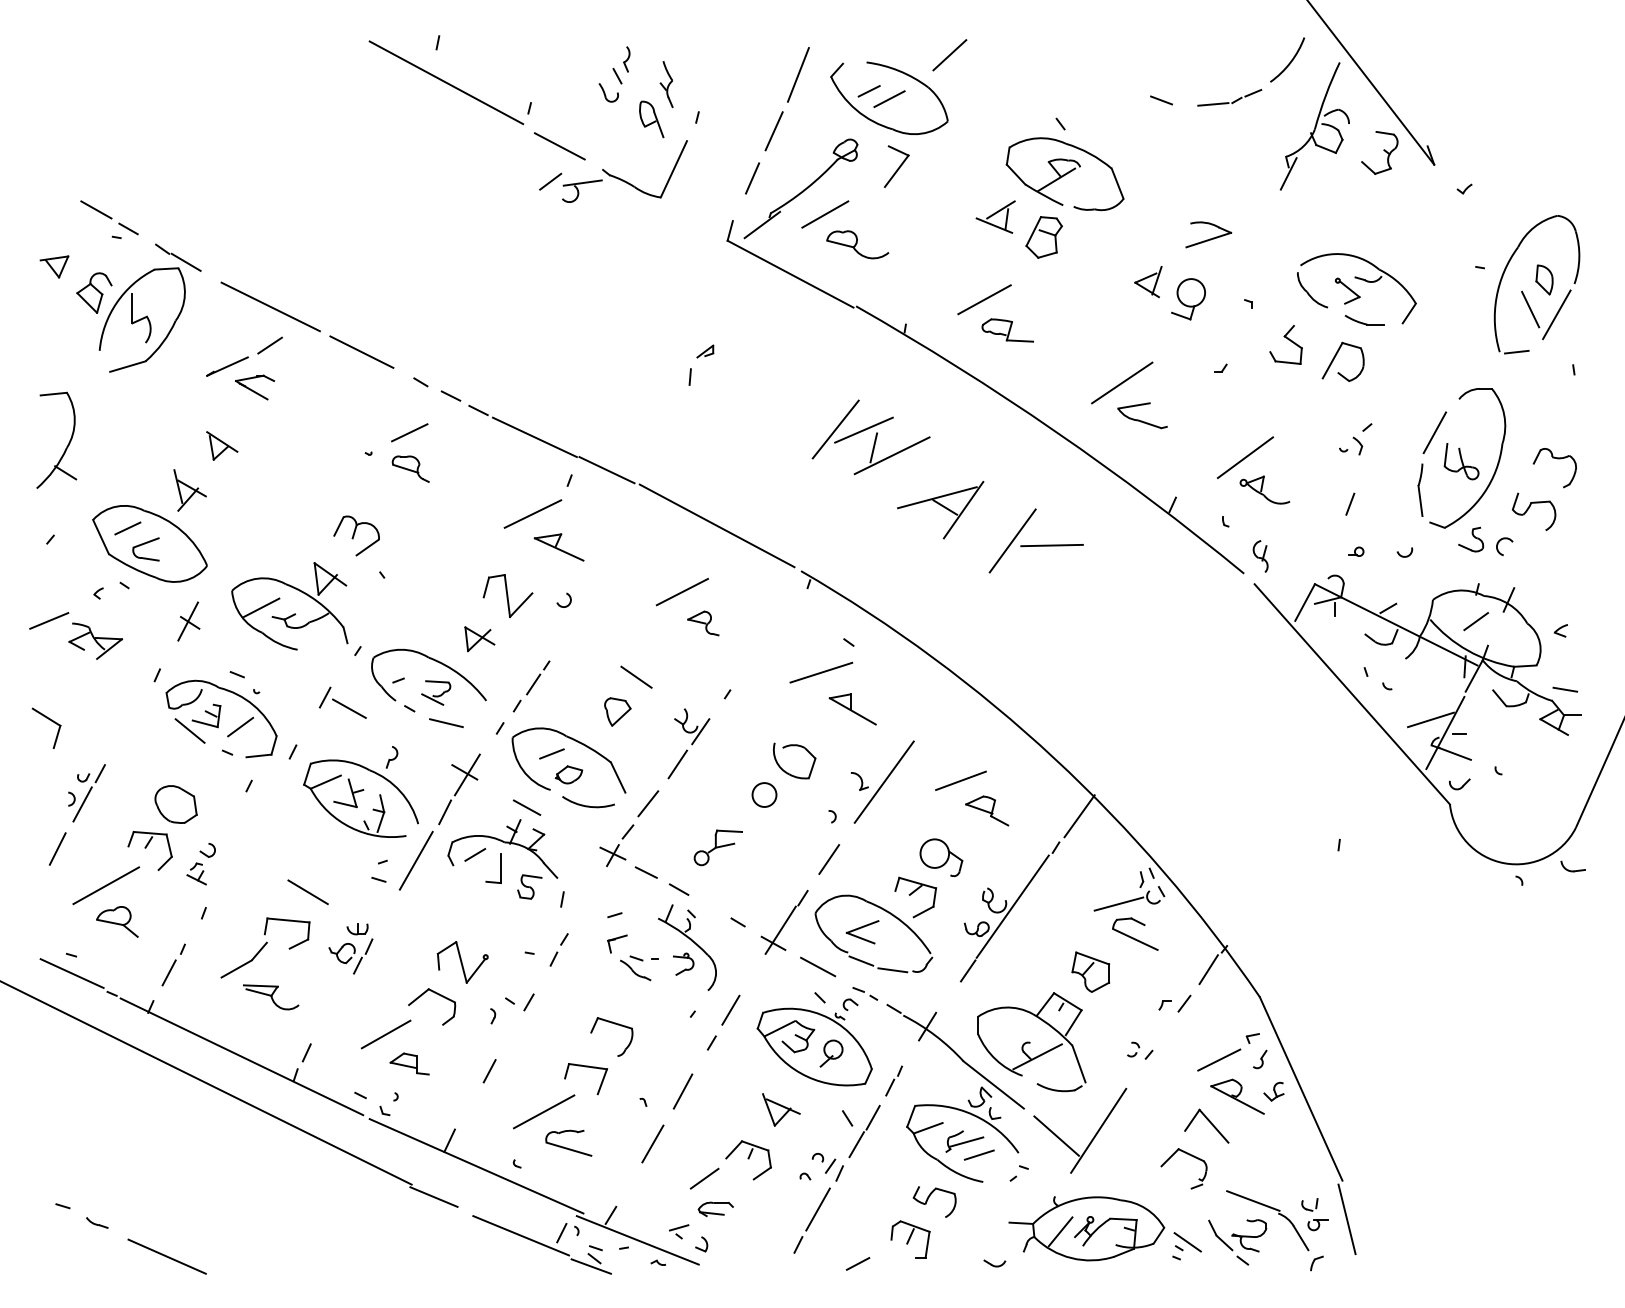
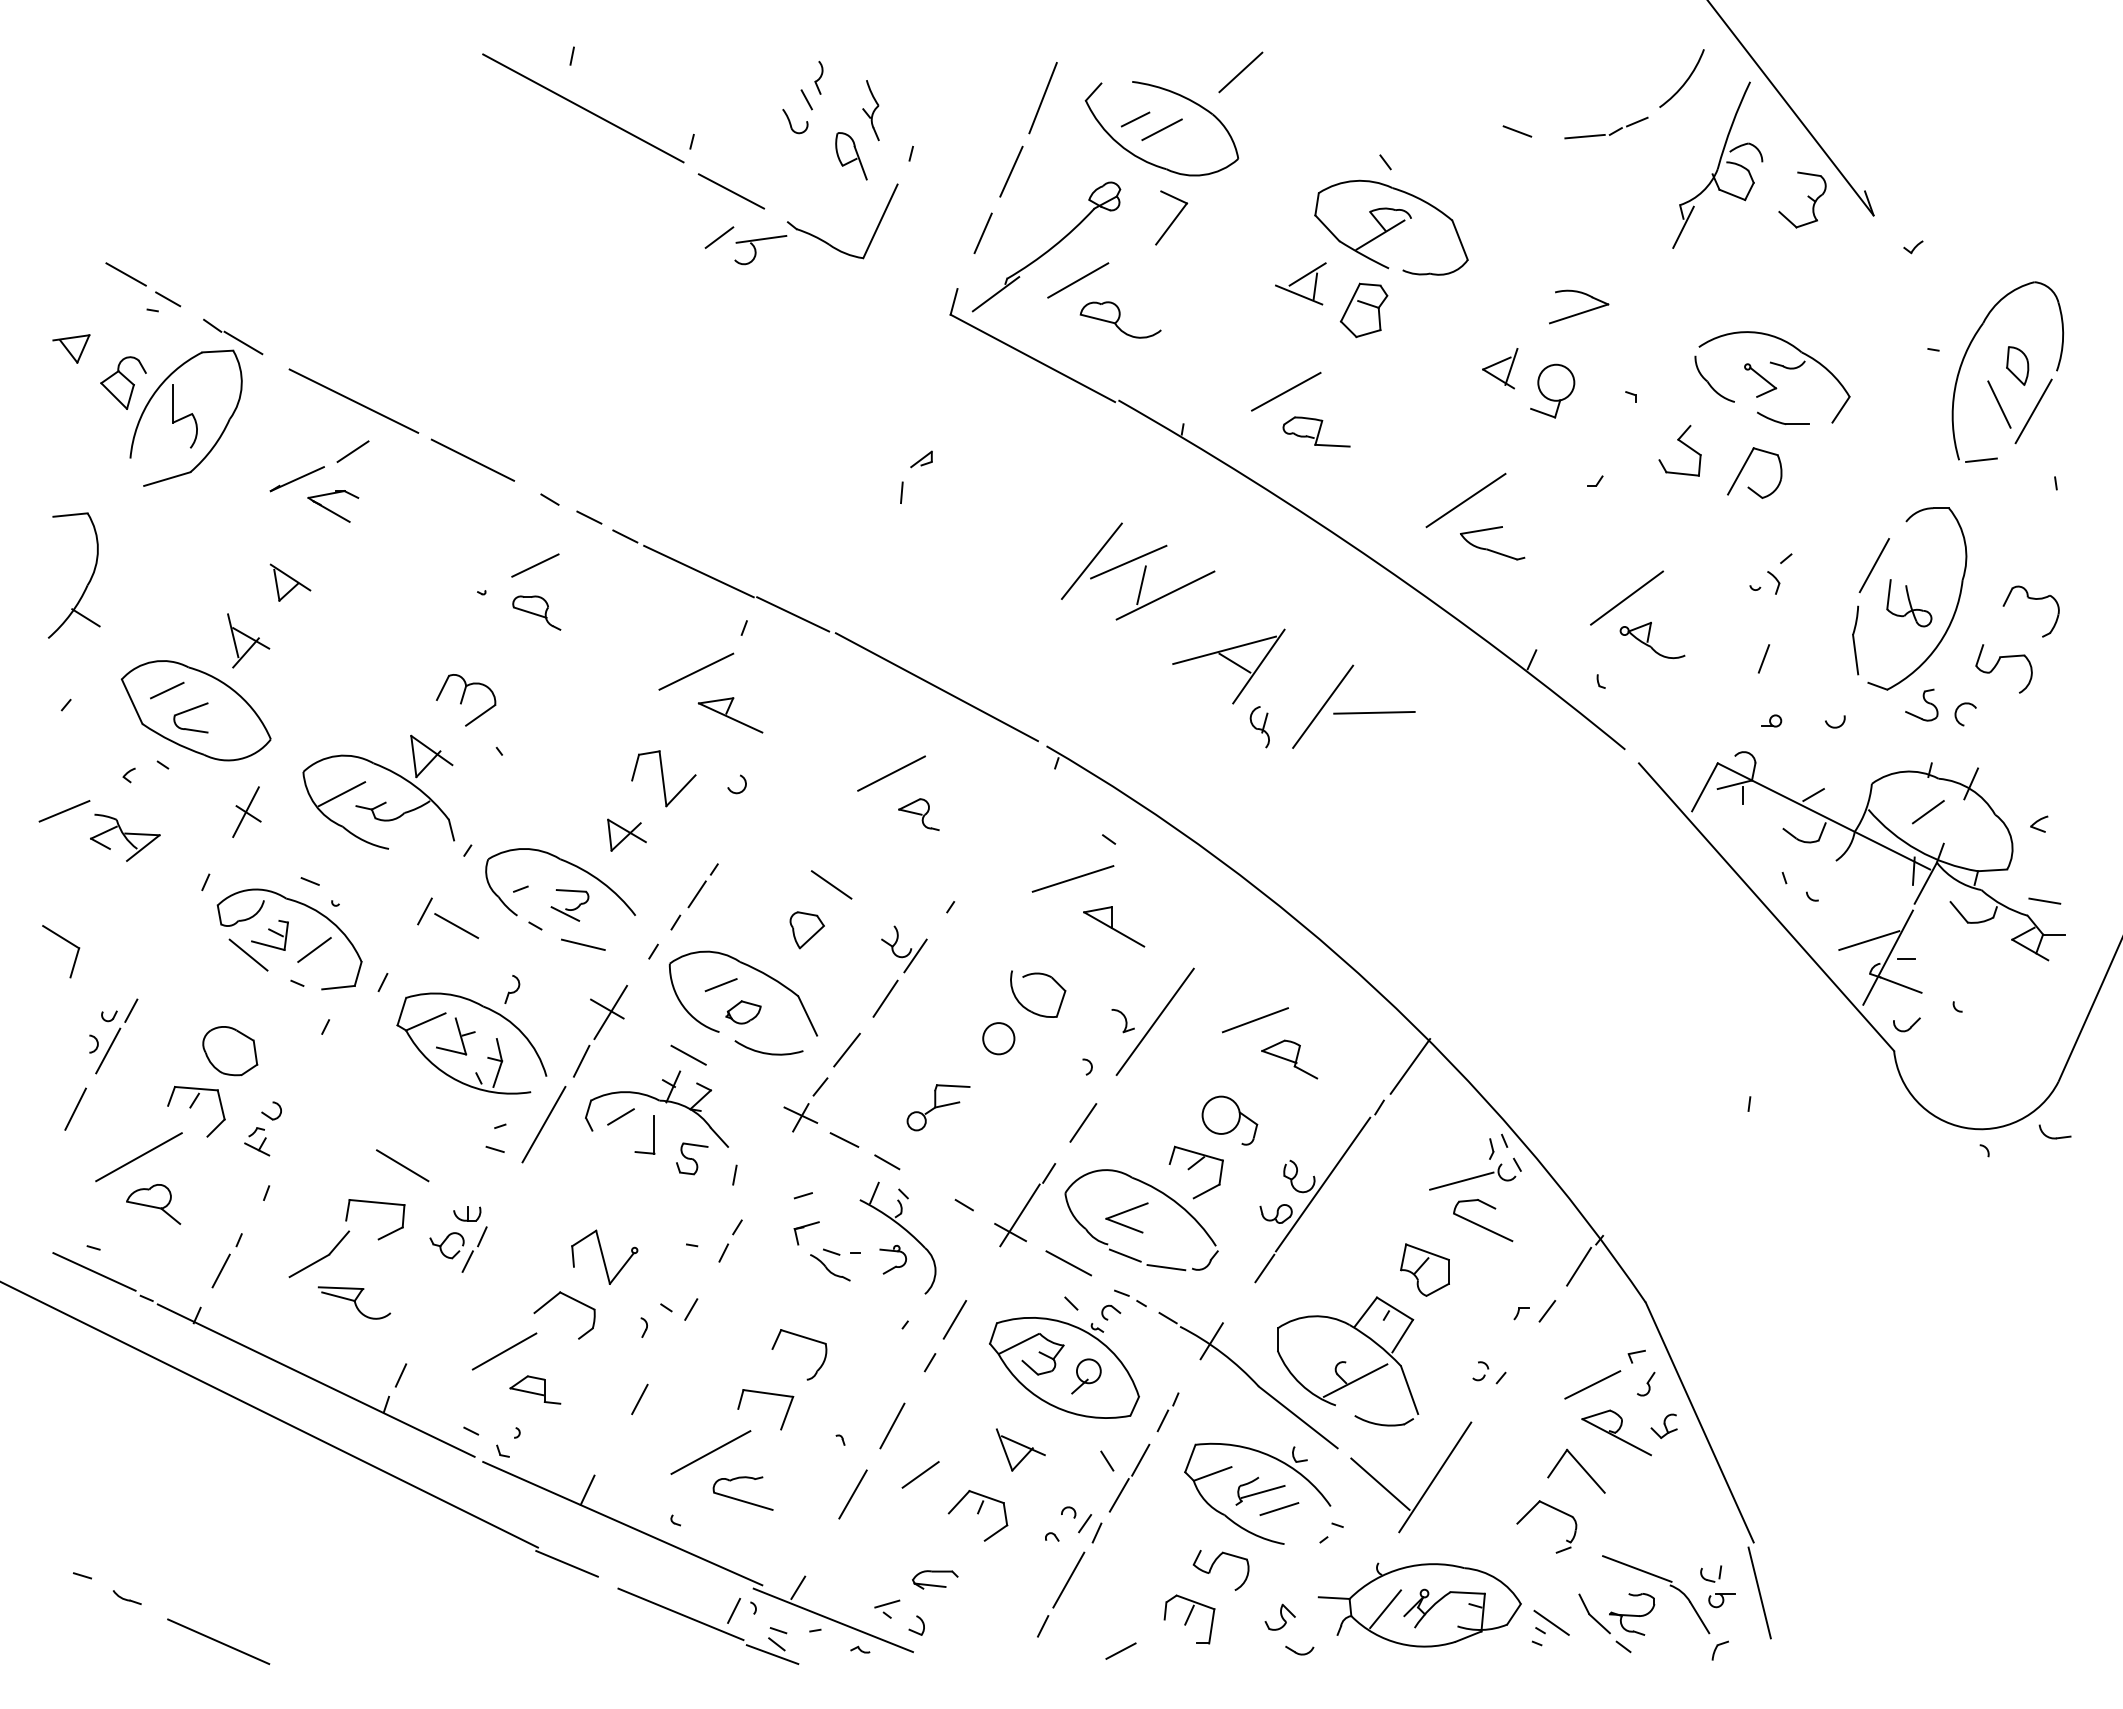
part: (1260, 556) -> (1259, 727), moved
part: (979, 1096) -> (1279, 1616), moved
line: (704, 1178) -> (920, 1474), moved

